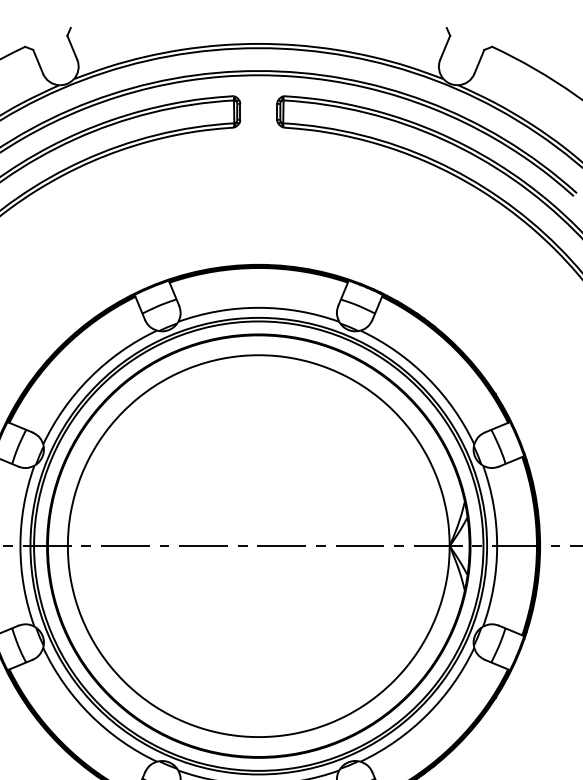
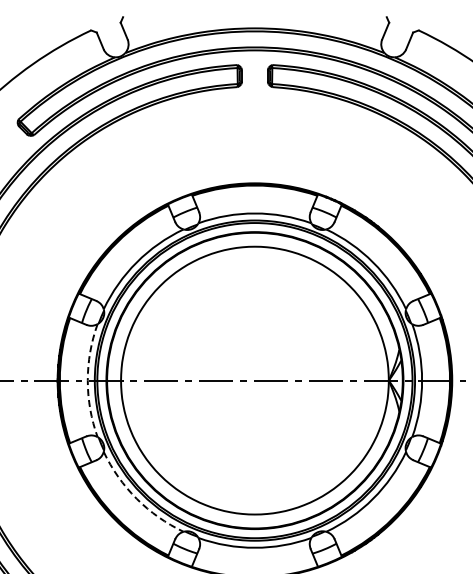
arc: (20, 545) -> (87, 380), solid -> dashed
arc: (89, 714) -> (136, 498), solid -> dashed

